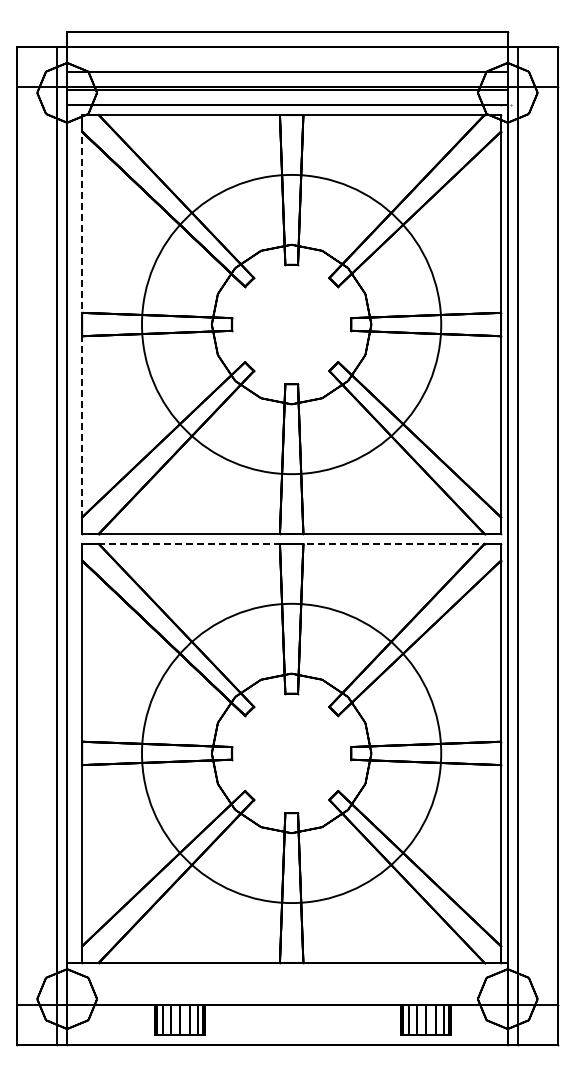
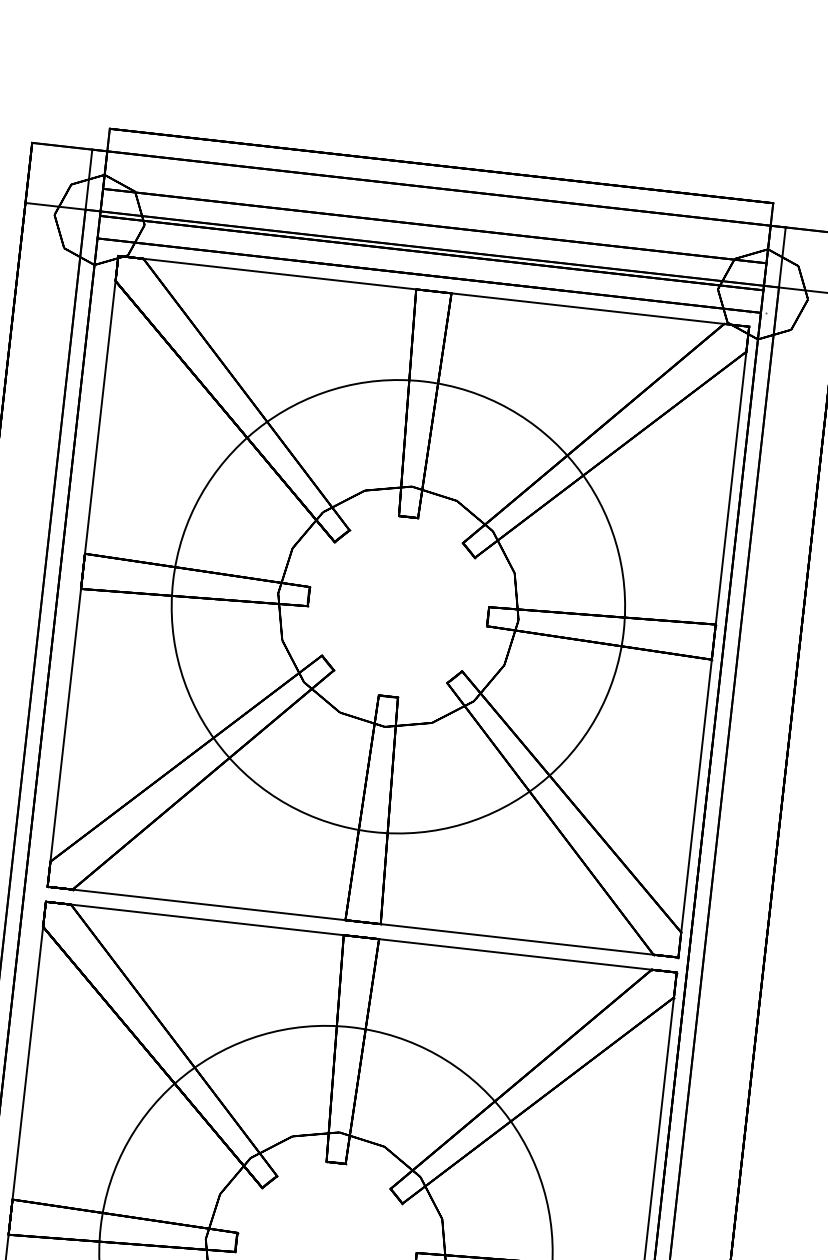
line: (82, 325) -> (83, 572), dashed -> solid
line: (291, 543) -> (361, 936), dashed -> solid

